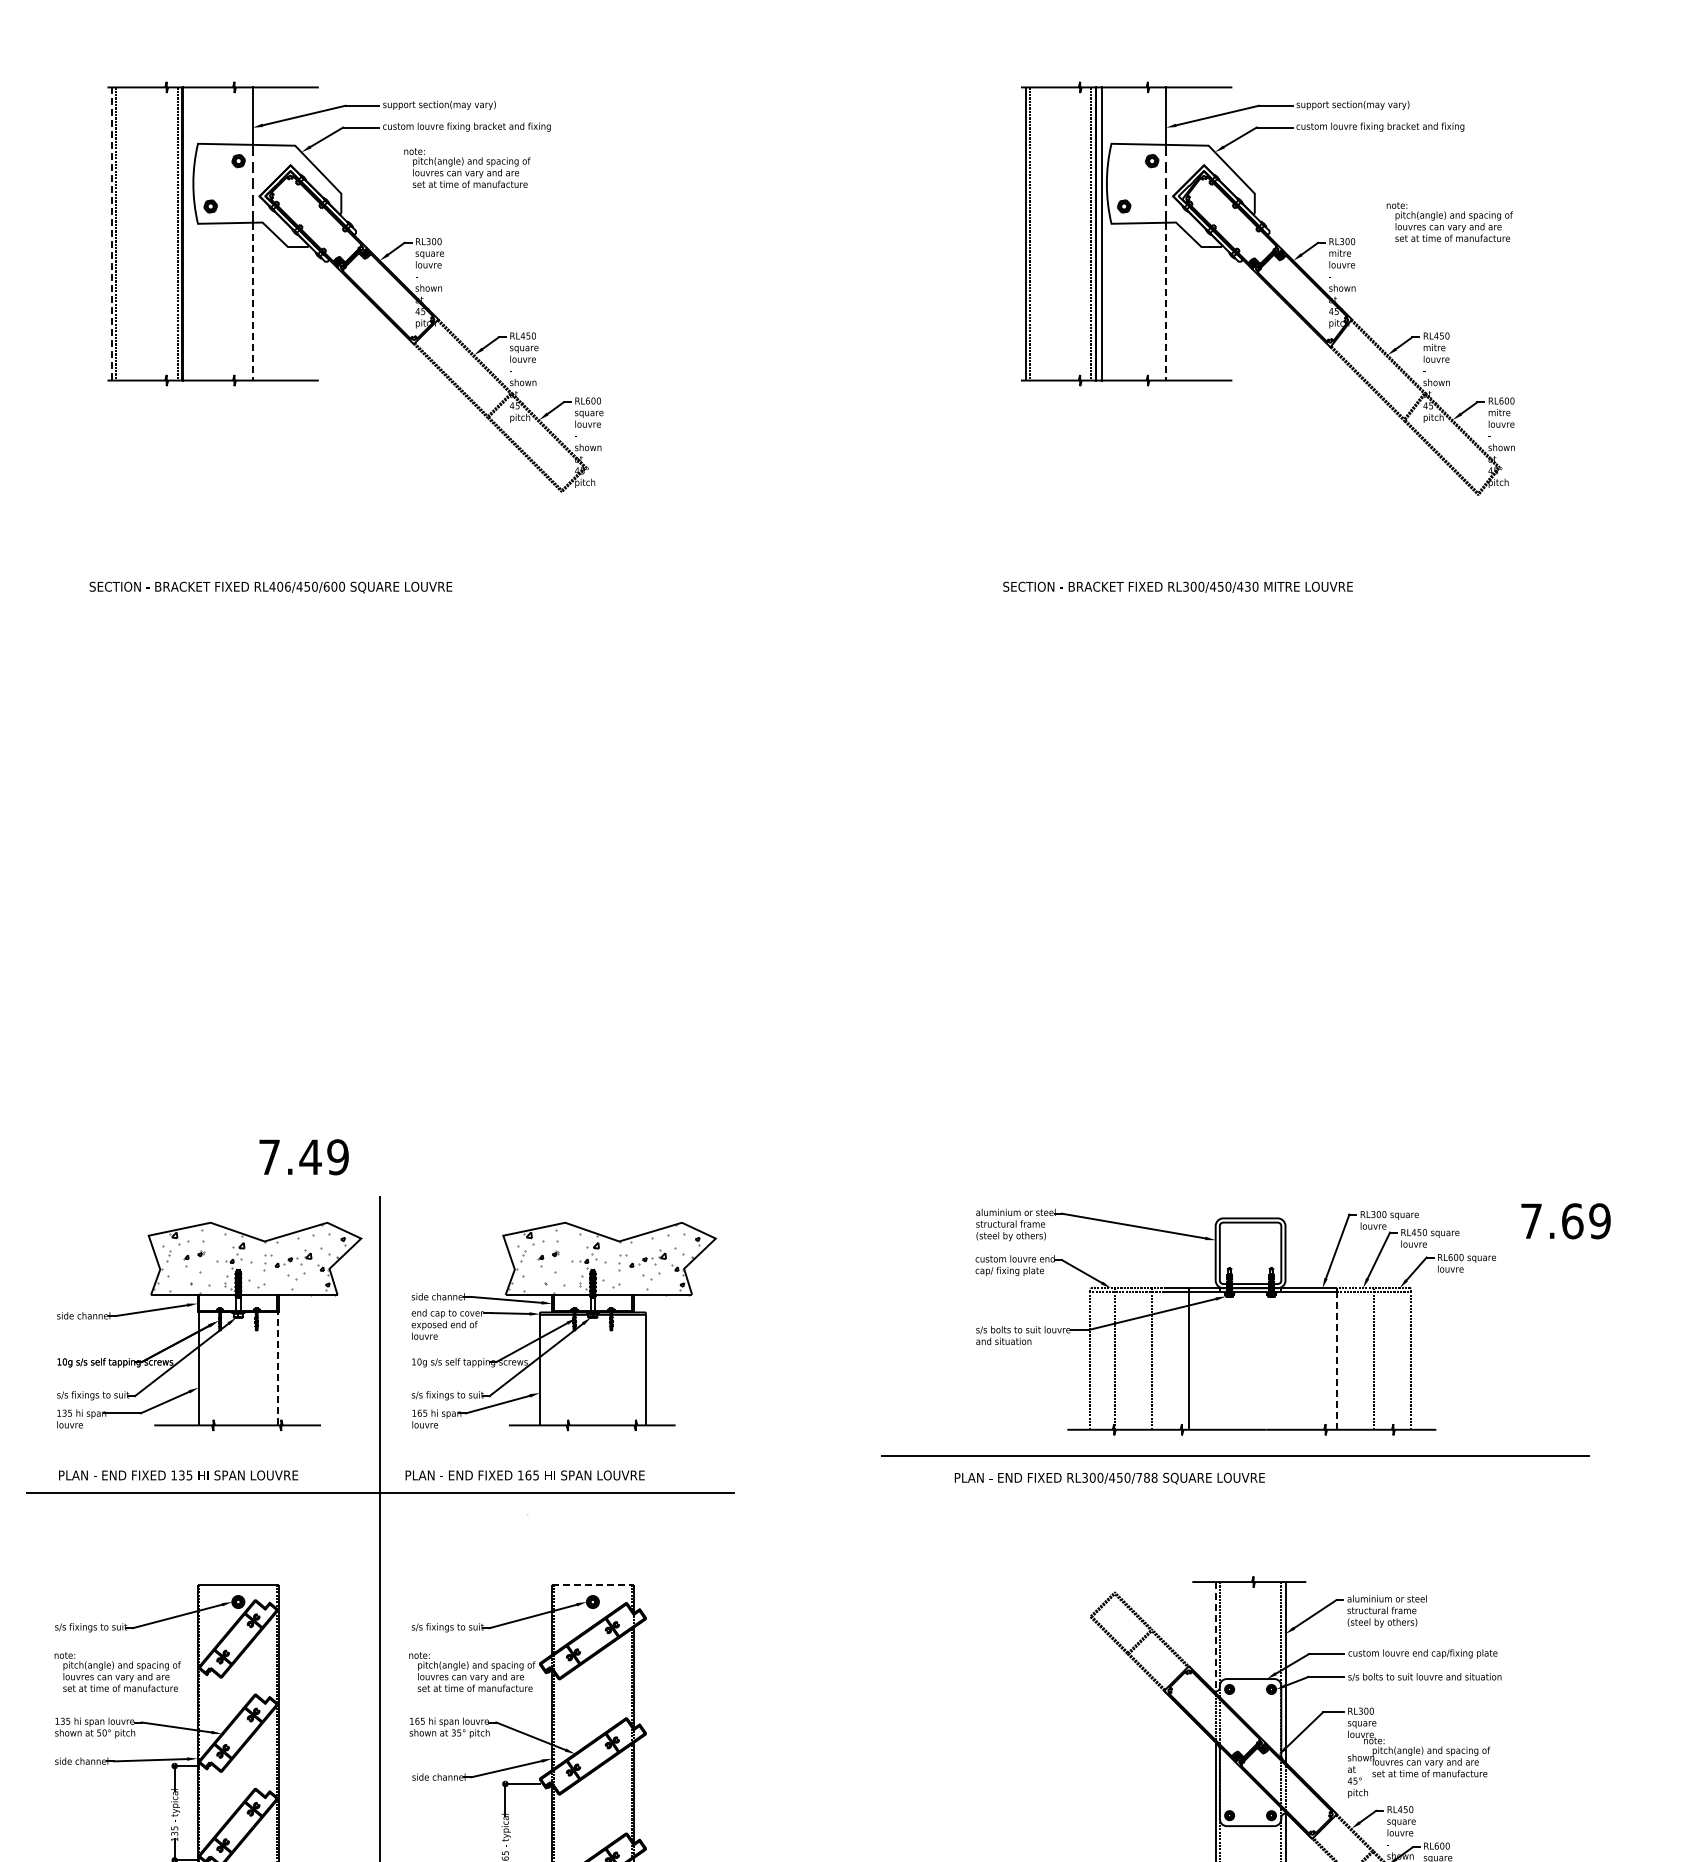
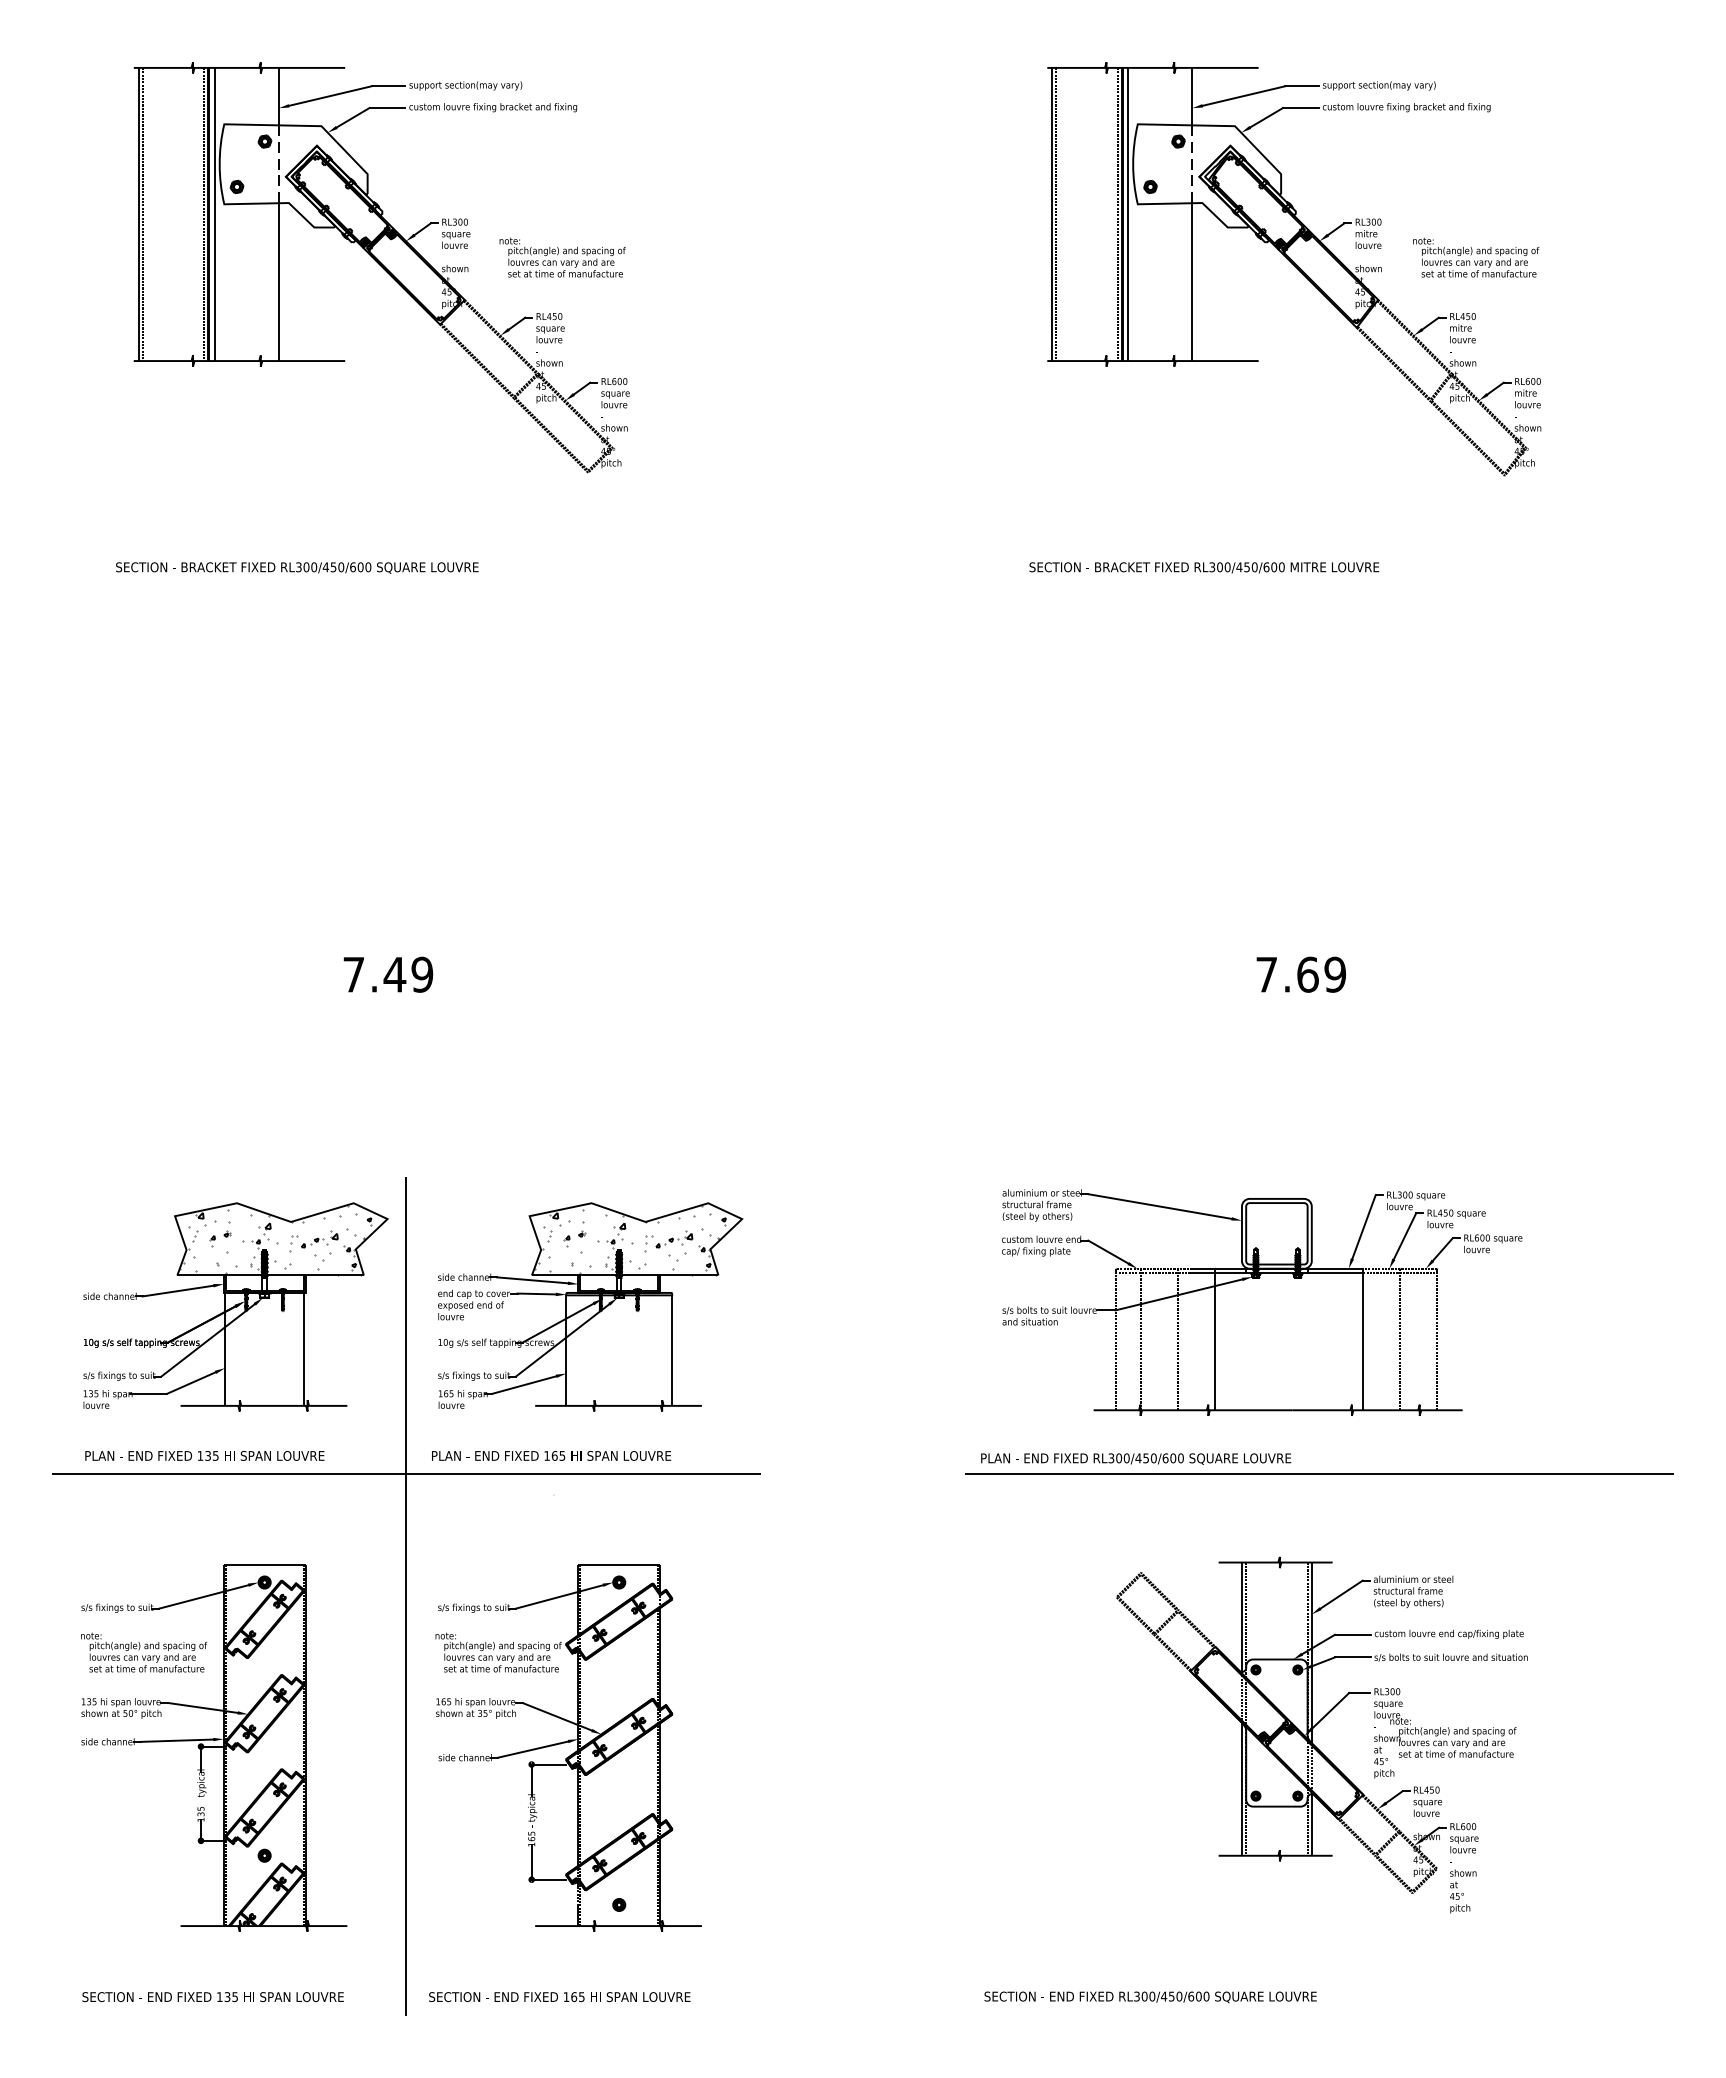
text: (467, 168) -> (562, 257), moved
text: (1450, 222) -> (1476, 257), moved
line: (112, 234) -> (138, 214), dashed -> solid
line: (188, 234) -> (214, 214), added
line: (252, 302) -> (278, 282), dashed -> solid
line: (1166, 302) -> (1192, 282), dashed -> solid
text: (280, 587) -> (306, 567), RL406/450/600 -> RL300/450/600
text: (1244, 587) -> (1270, 567), RL300/450/430 -> RL300/450/600
text: (304, 1157) -> (388, 974), moved
text: (1565, 1221) -> (1300, 974), moved
line: (1337, 1361) -> (1363, 1341), dashed -> solid
line: (278, 1368) -> (304, 1348), dashed -> solid
line: (1235, 1456) -> (1319, 1473), moved
text: (1146, 1478) -> (1172, 1458), RL300/450/788 -> RL300/450/600
line: (593, 1585) -> (619, 1565), dashed -> solid
line: (1215, 1637) -> (1241, 1617), dashed -> solid

